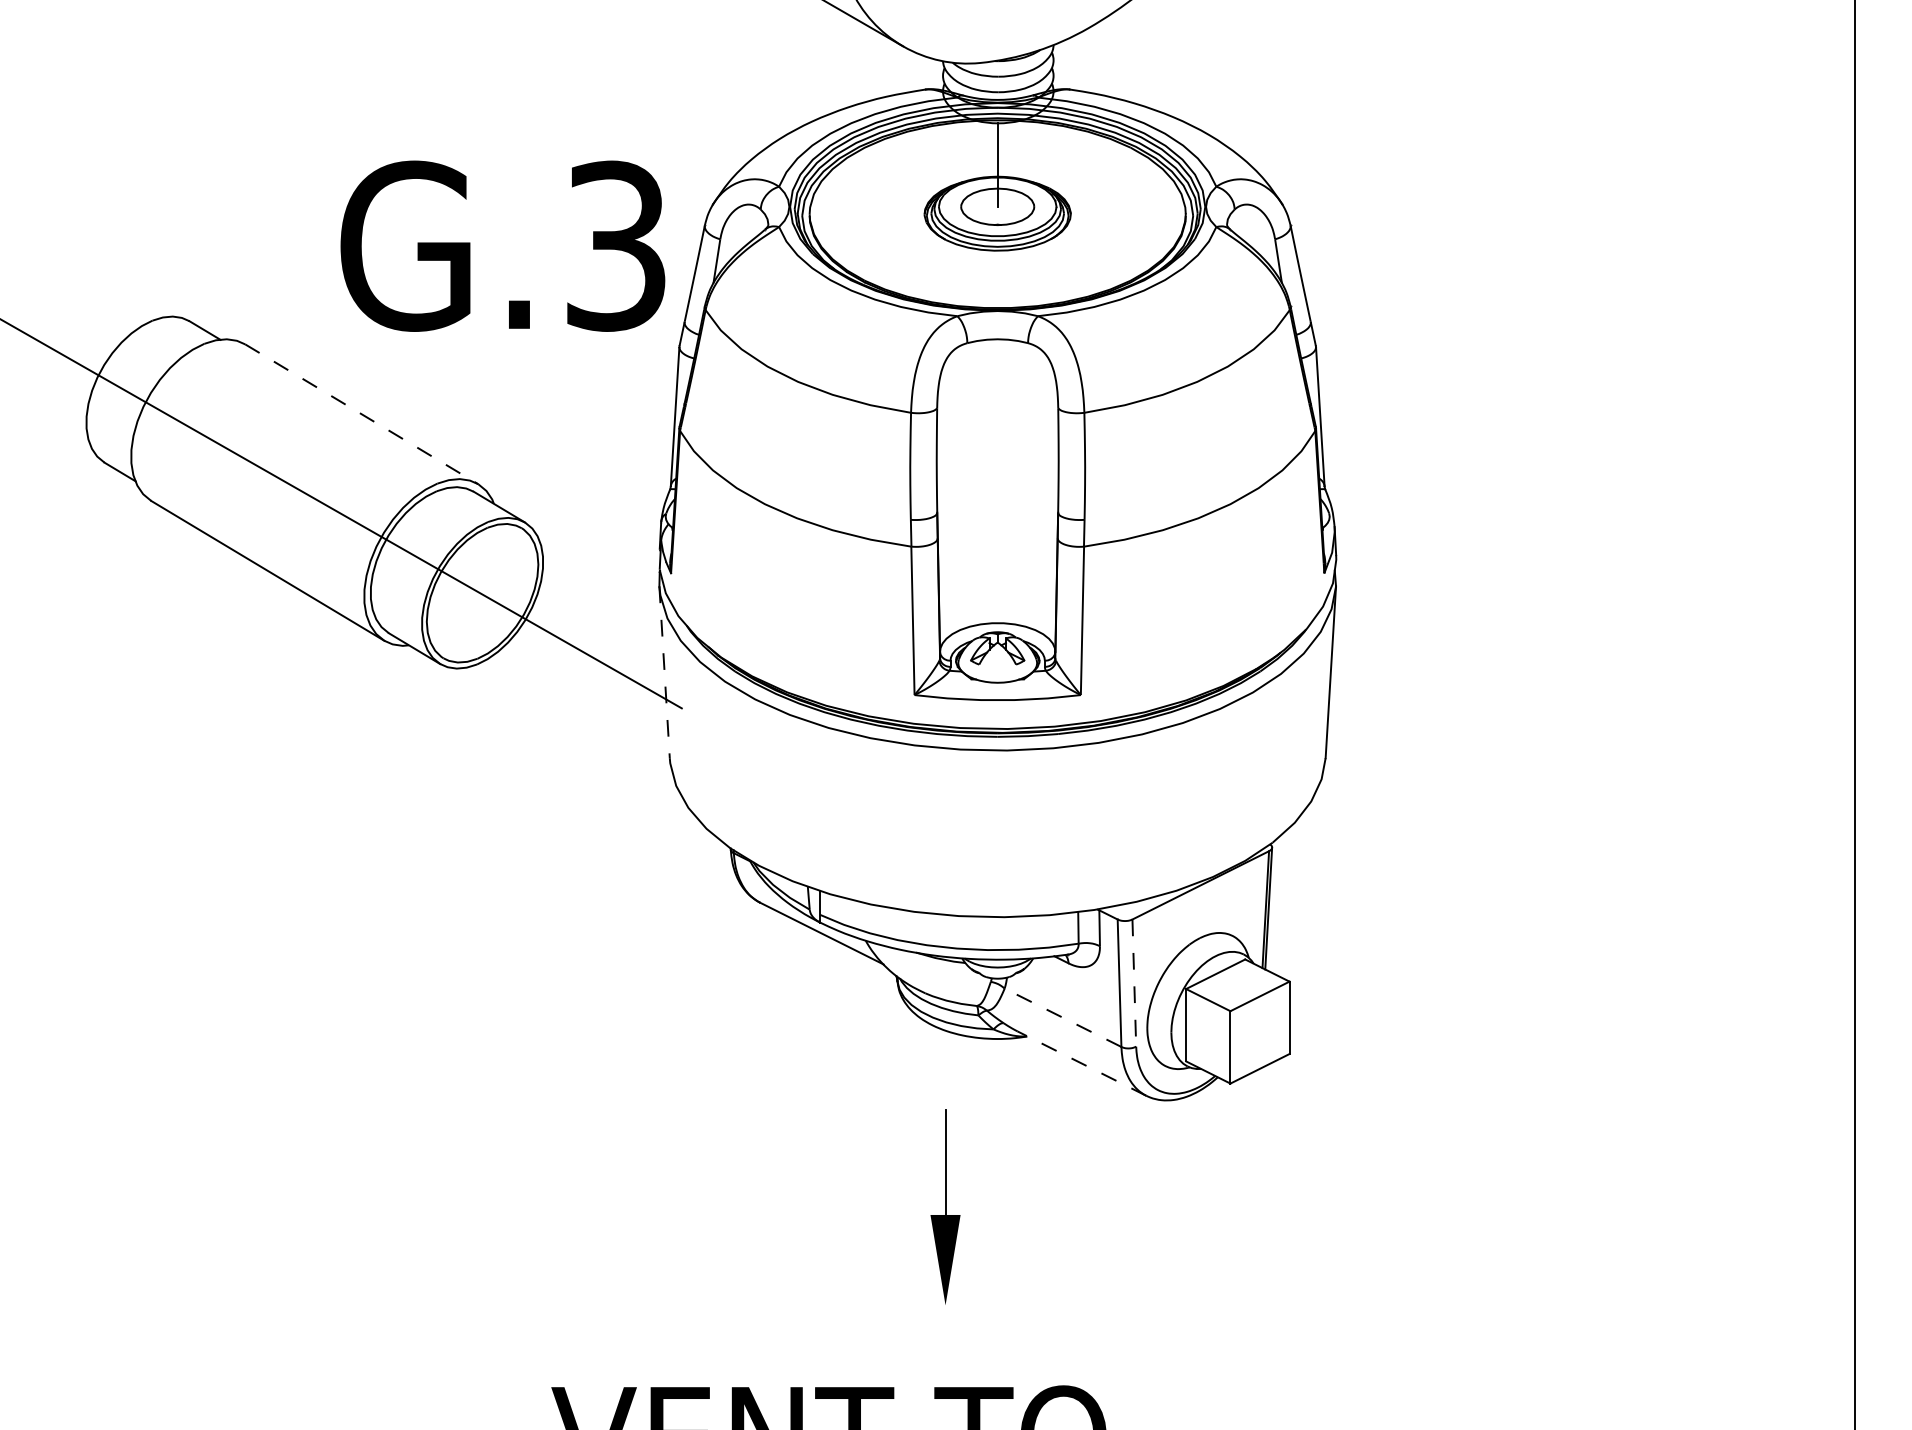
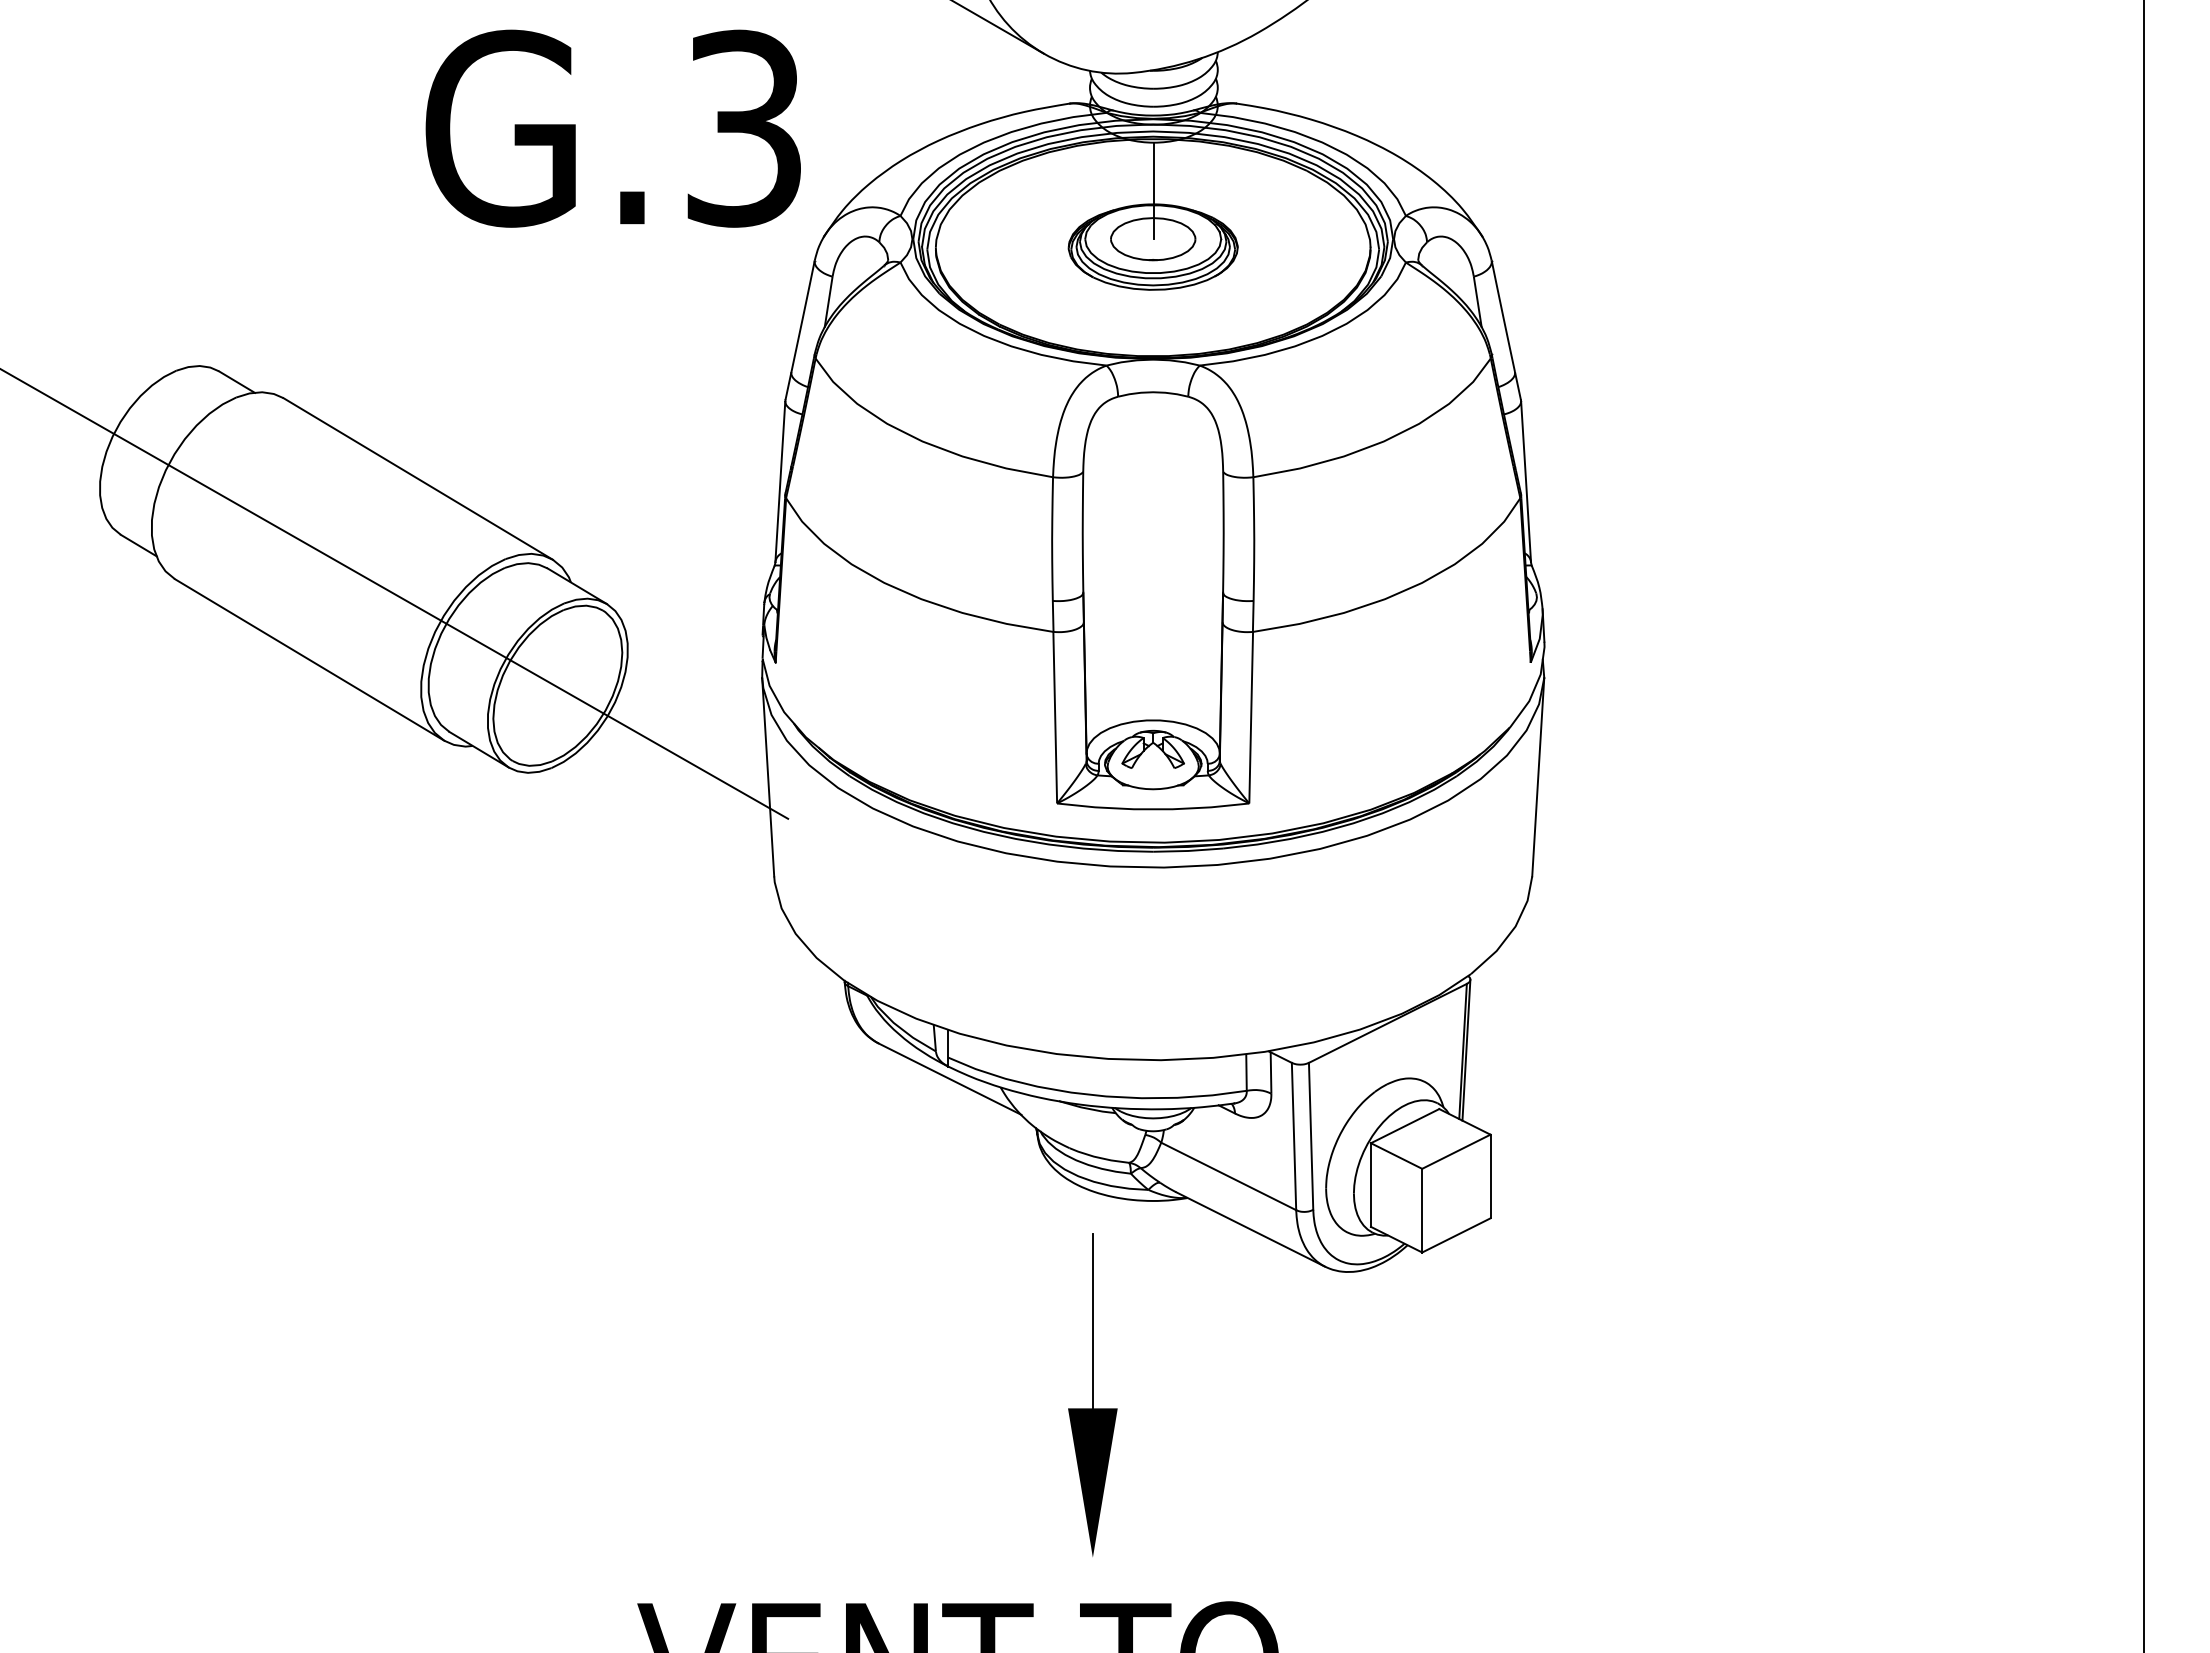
text: (502, 246) -> (612, 128), moved
line: (362, 414) -> (418, 479), dashed -> solid
line: (664, 672) -> (768, 777), dashed -> solid
line: (1134, 983) -> (1311, 1136), dashed -> solid
line: (1062, 1017) -> (1228, 1176), dashed -> solid
line: (1081, 1063) -> (1250, 1229), dashed -> solid
part: (945, 1206) -> (1092, 1394), size x1.43

